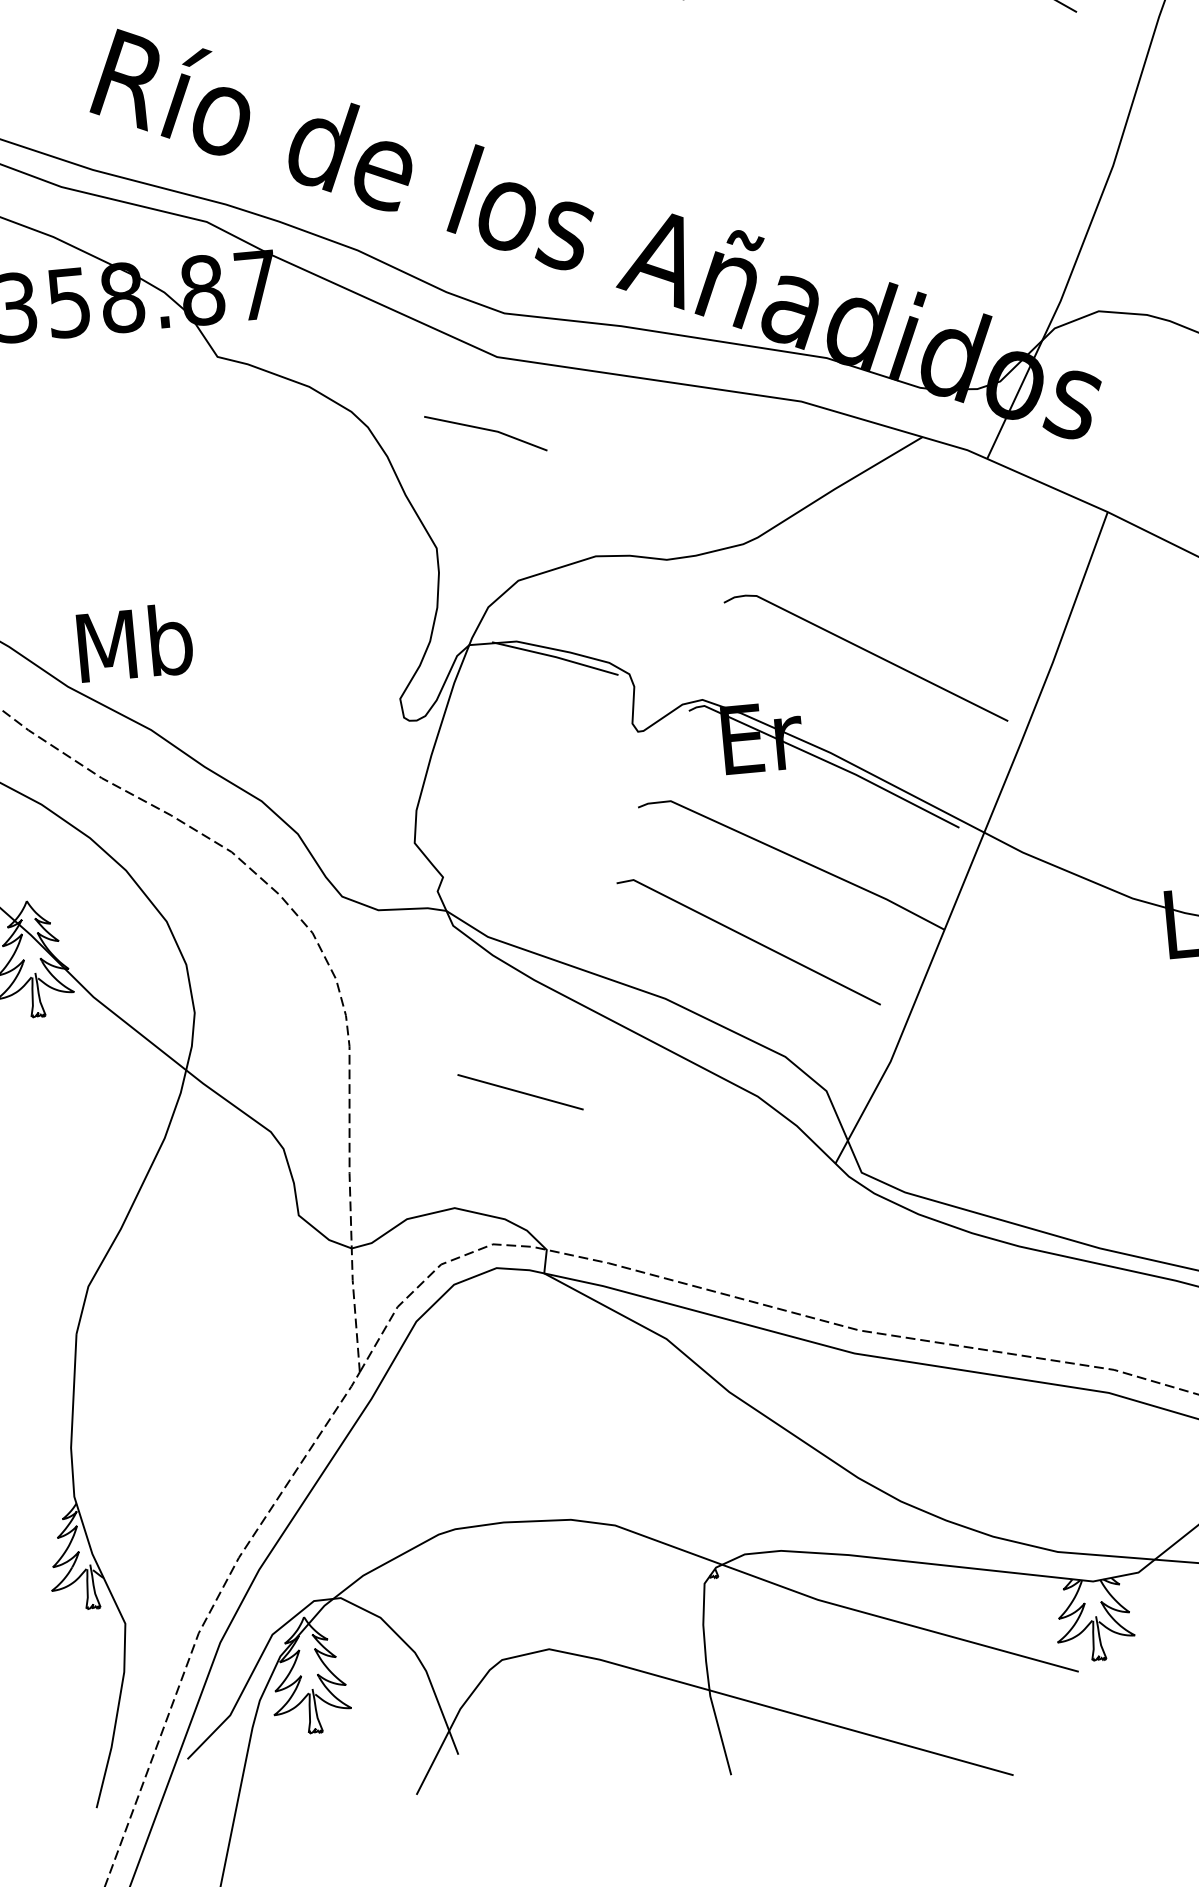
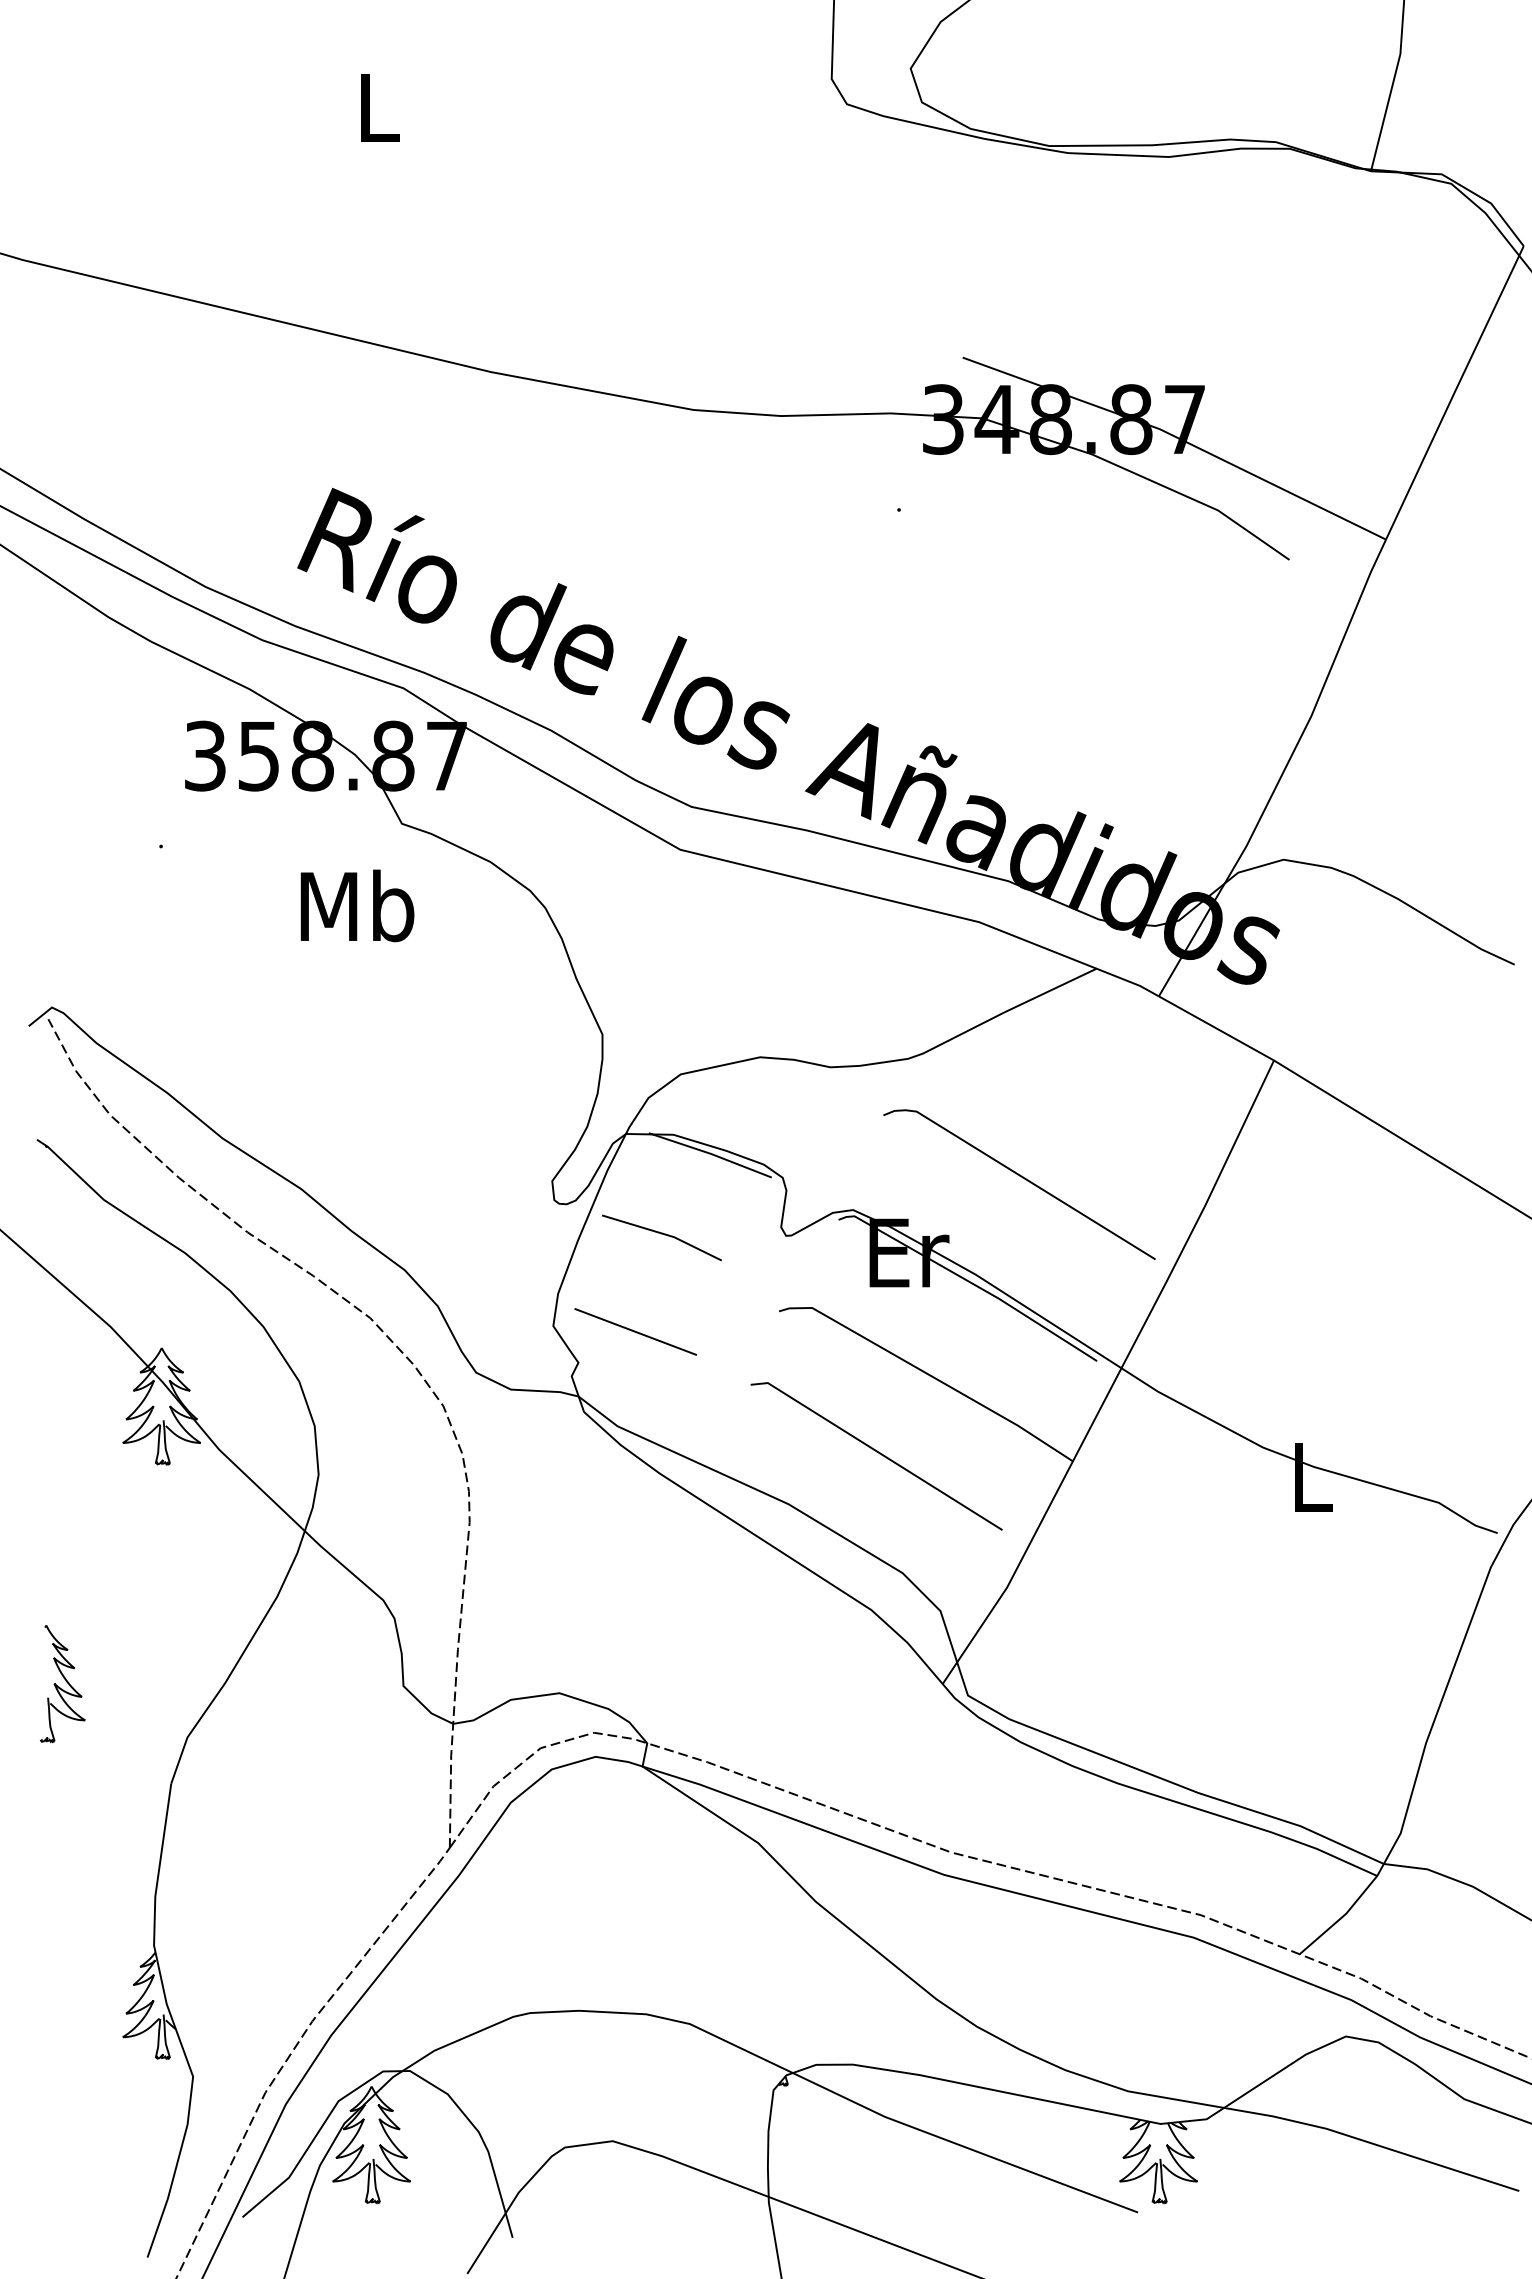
line: (485, 430) -> (661, 1234), moved
text: (135, 642) -> (357, 905), moved
line: (520, 1091) -> (635, 1331), moved

